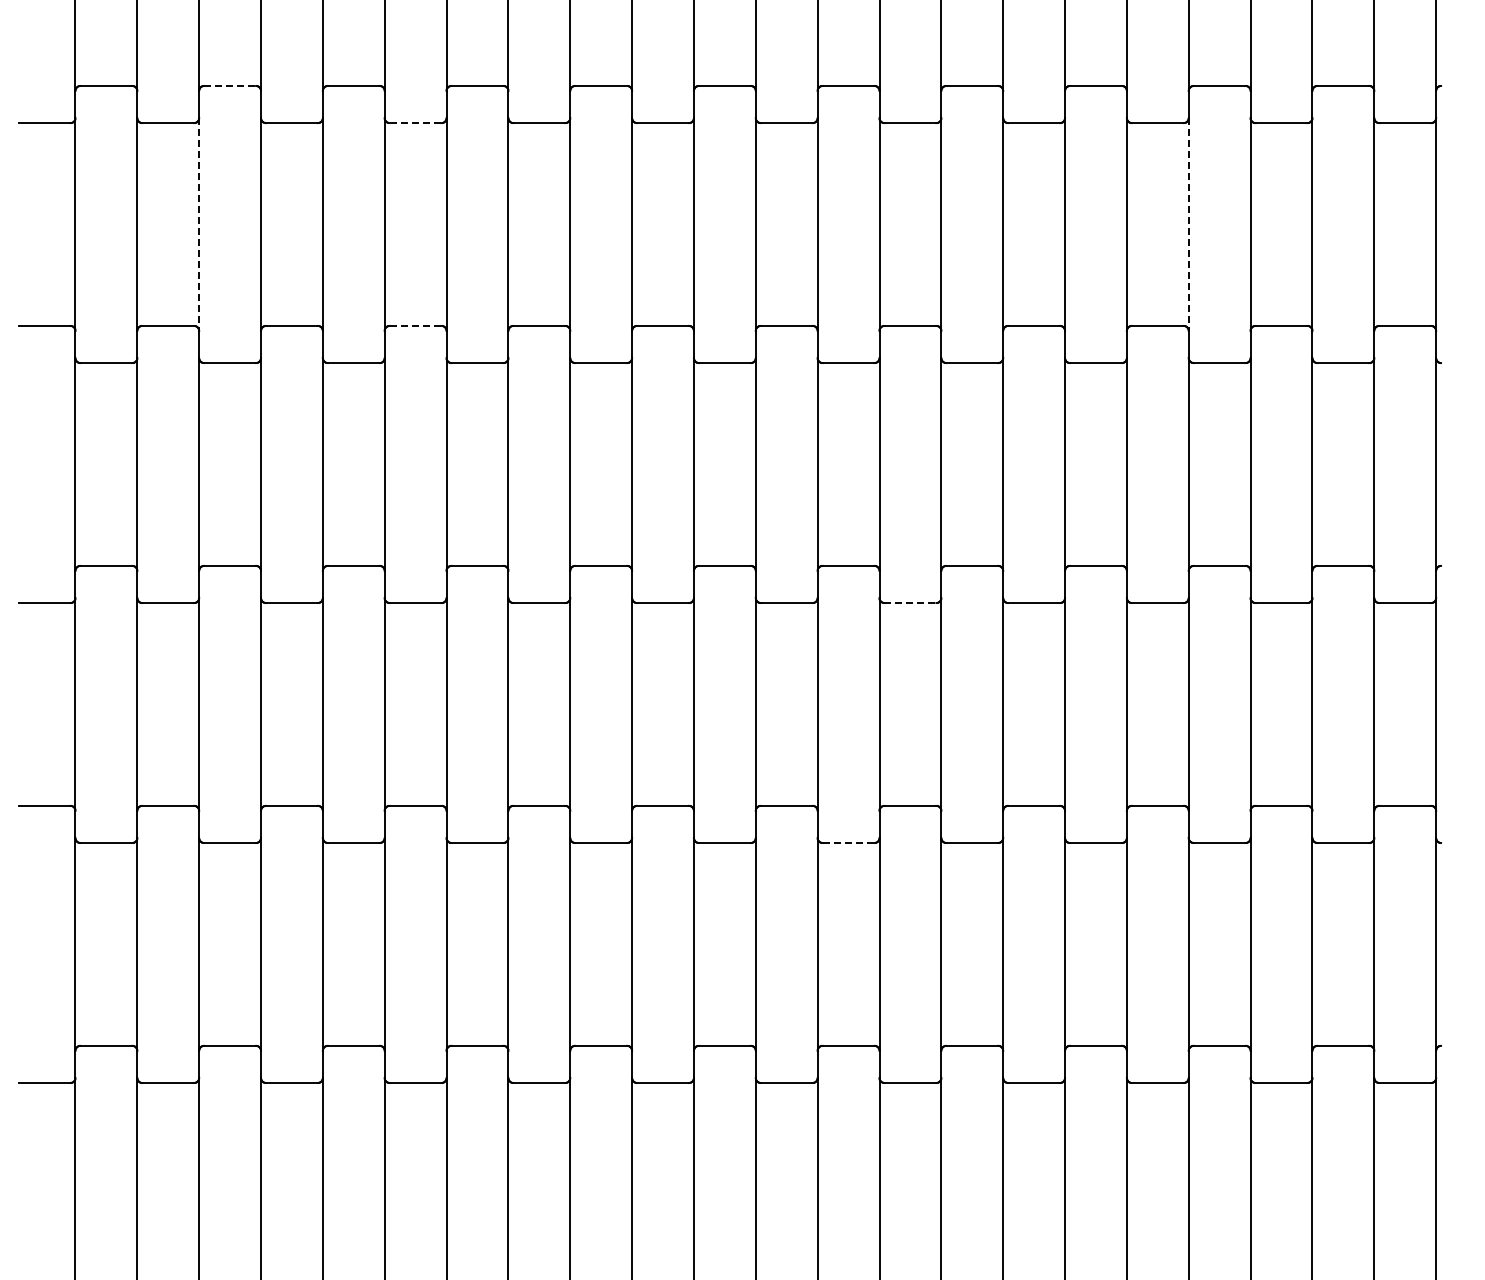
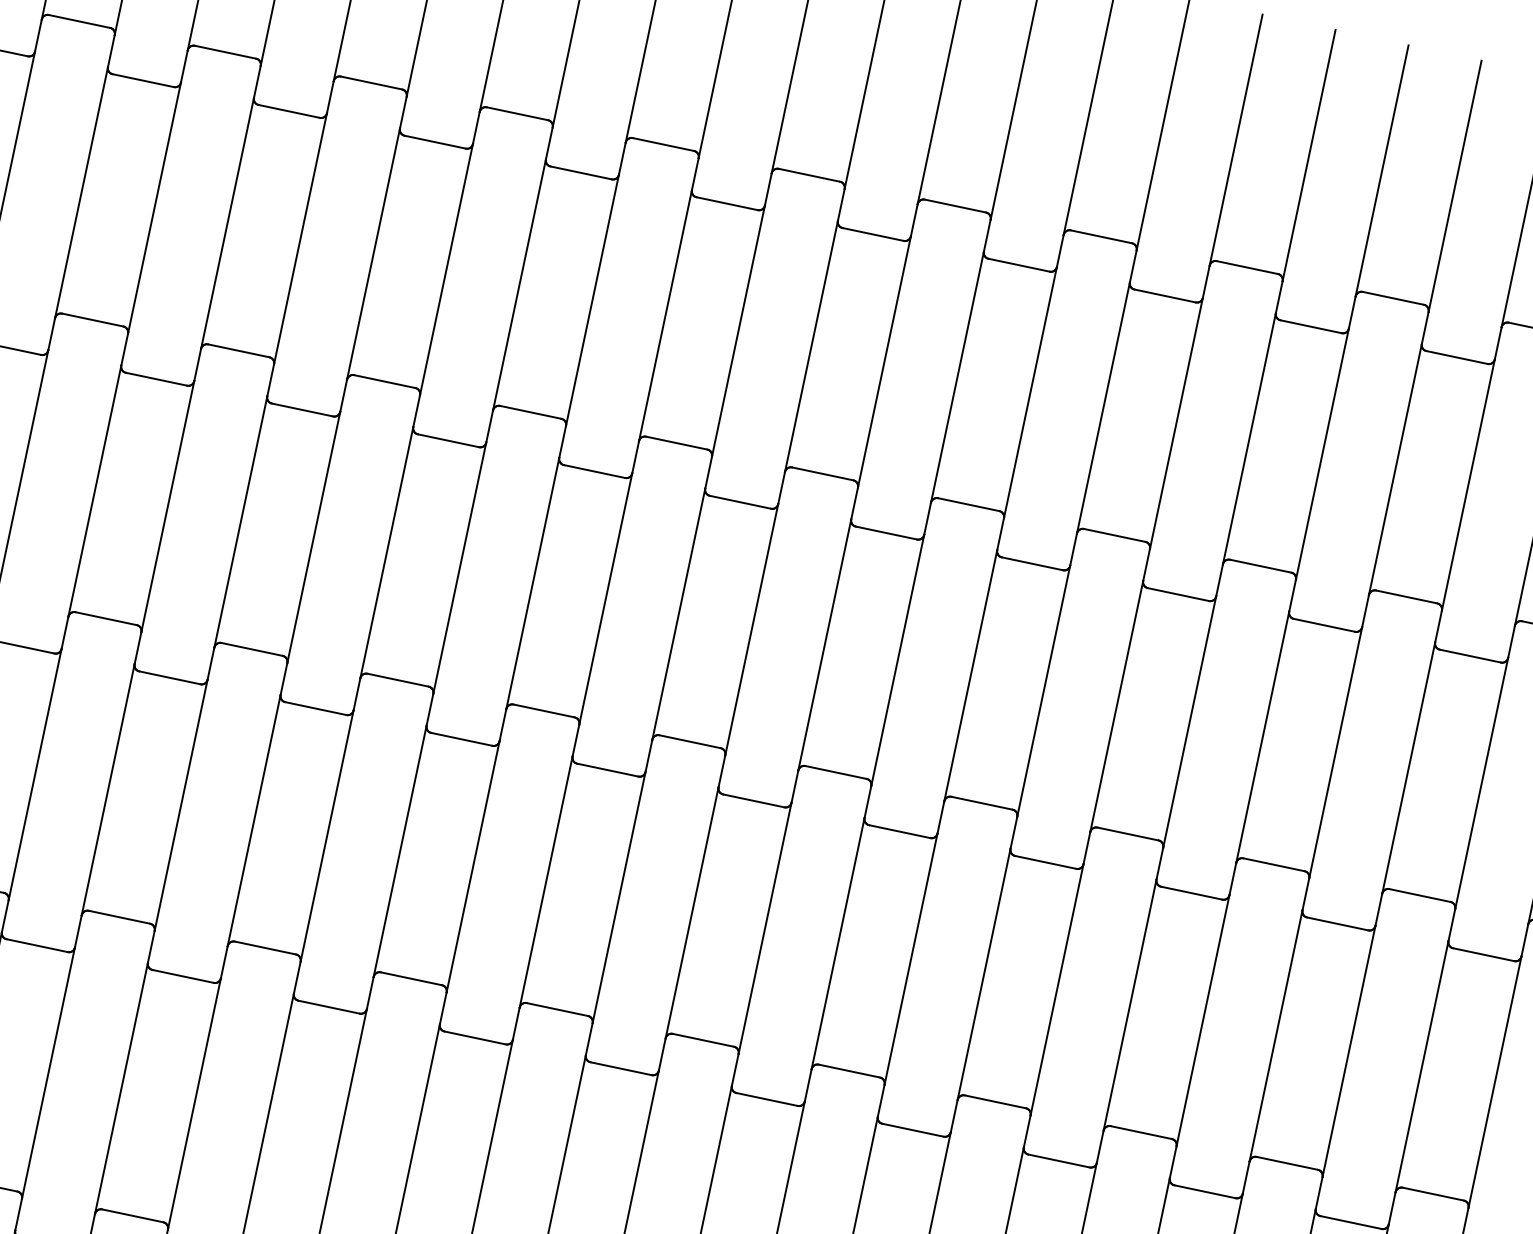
line: (230, 85) -> (226, 51), dashed -> solid
line: (415, 123) -> (434, 142), dashed -> solid
line: (199, 225) -> (154, 209), dashed -> solid
line: (1188, 225) -> (1321, 455), dashed -> solid
line: (415, 325) -> (384, 381), dashed -> solid
line: (910, 603) -> (899, 832), dashed -> solid
line: (848, 843) -> (766, 1100), dashed -> solid

